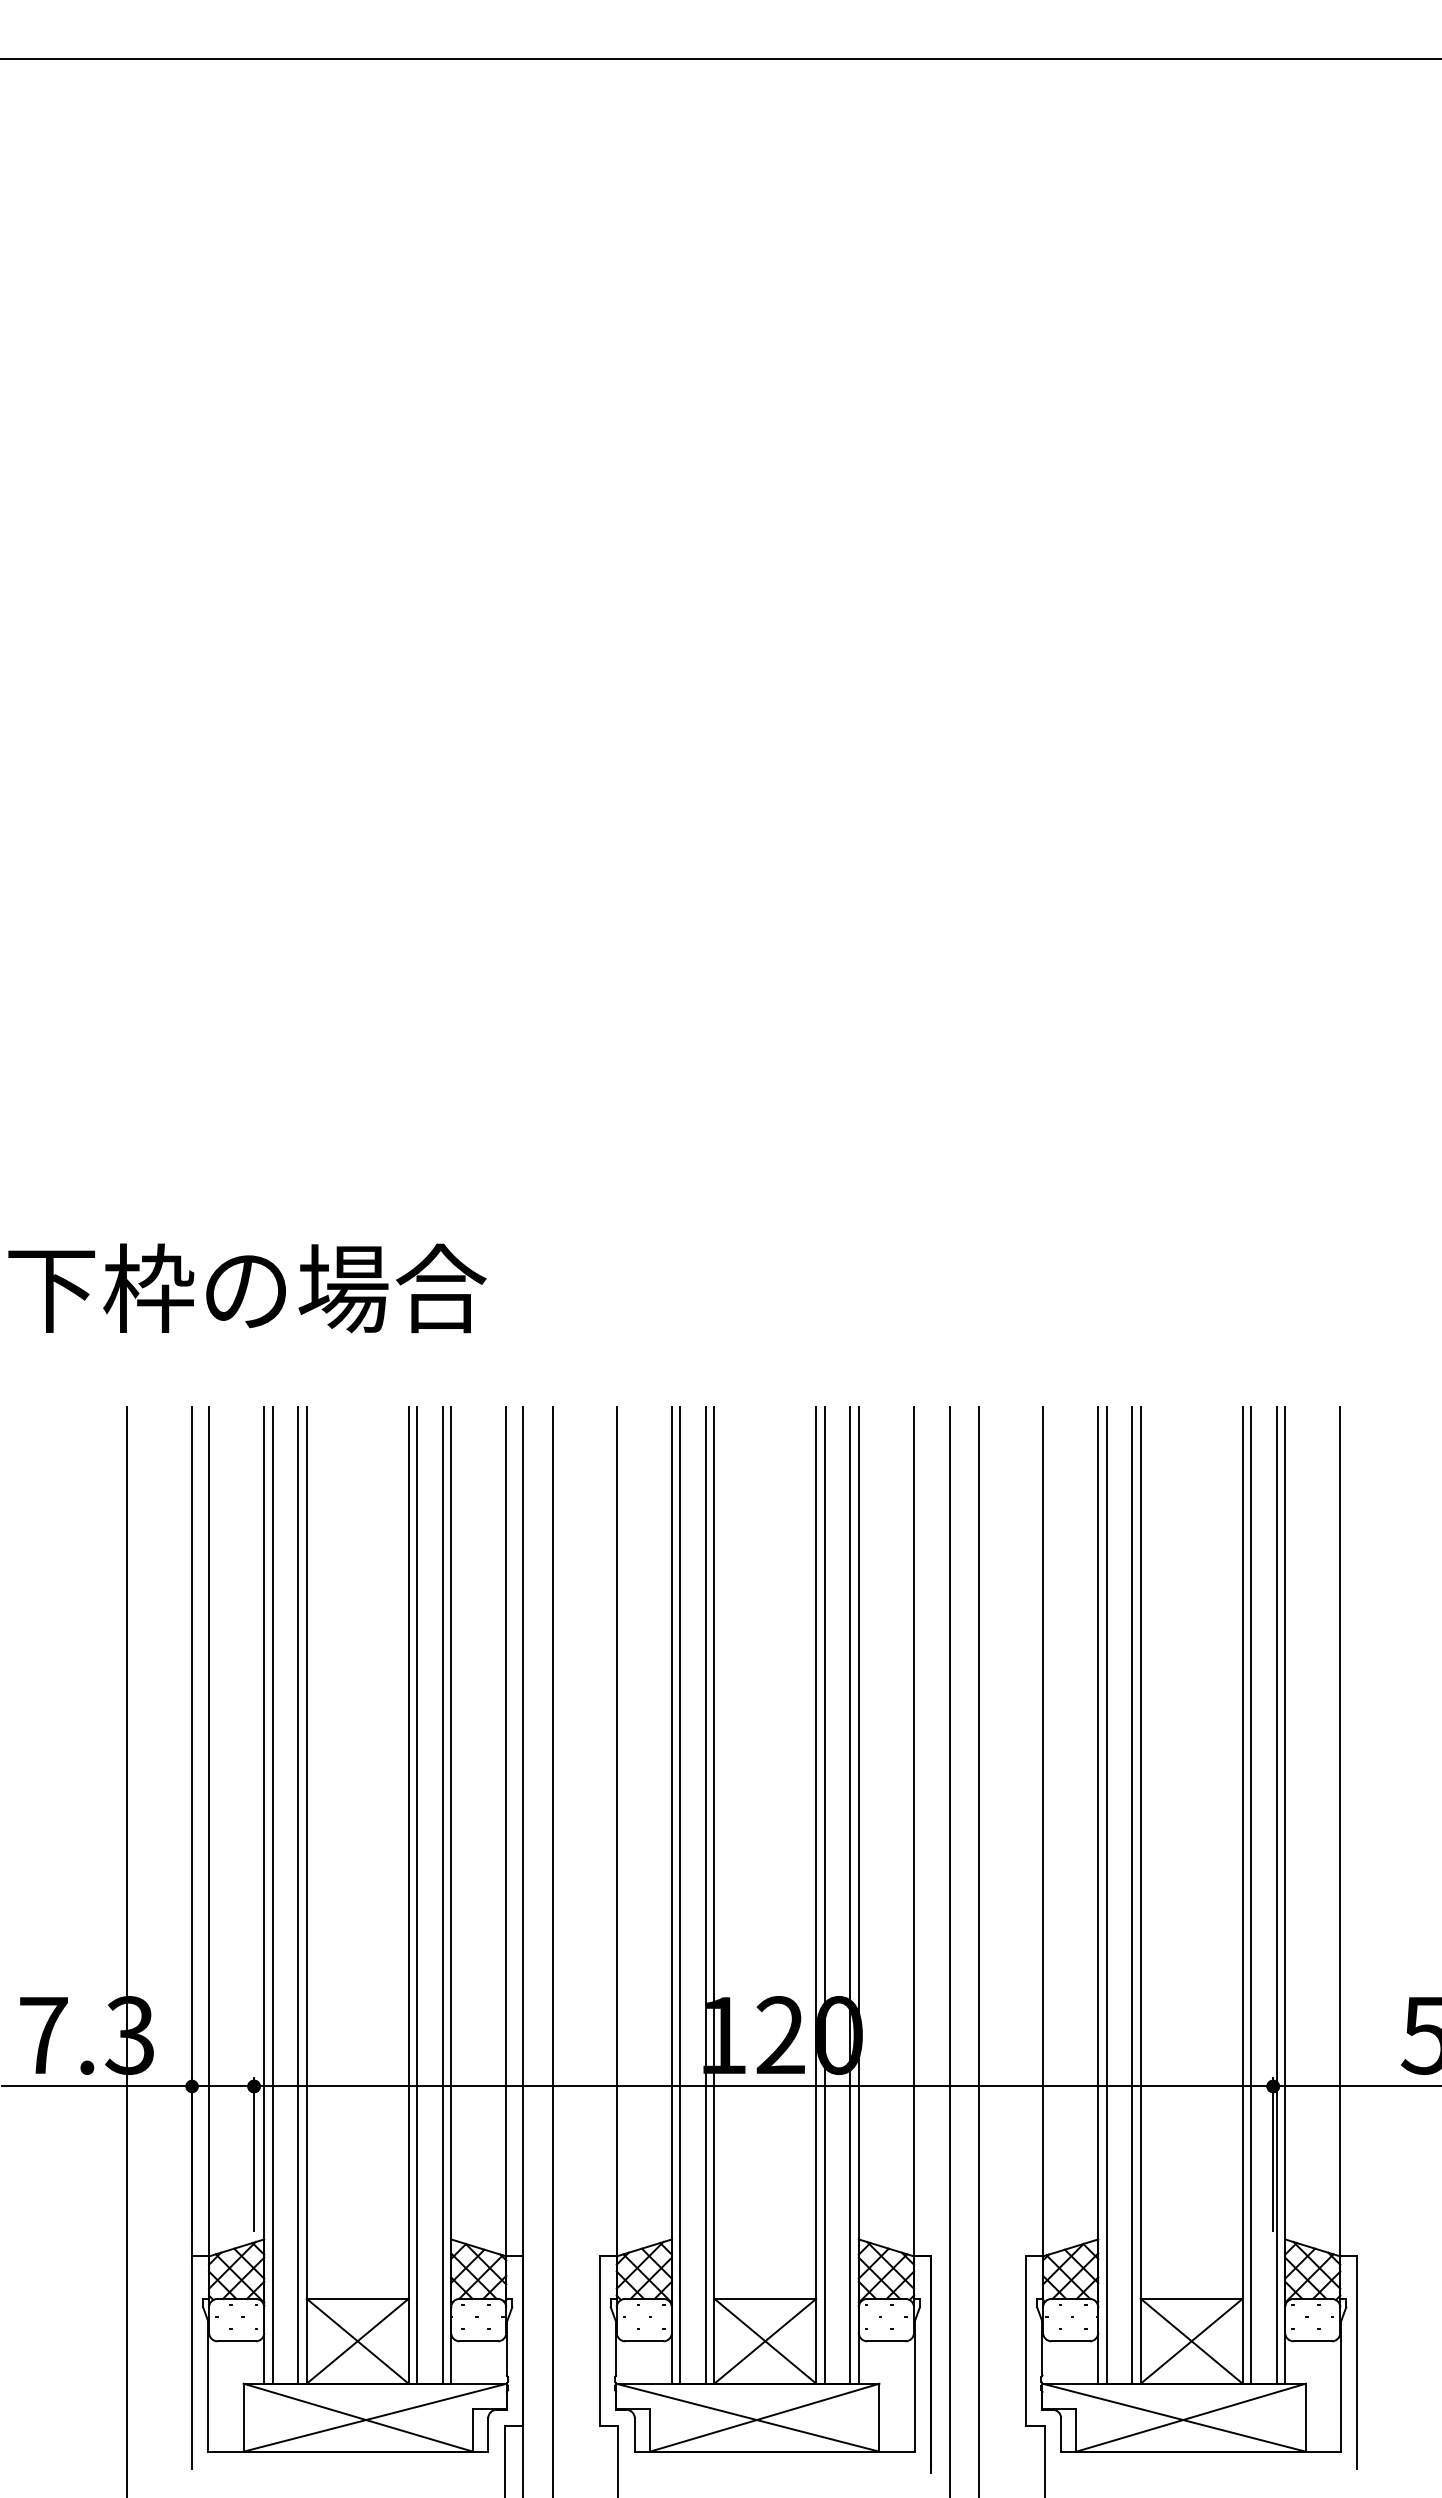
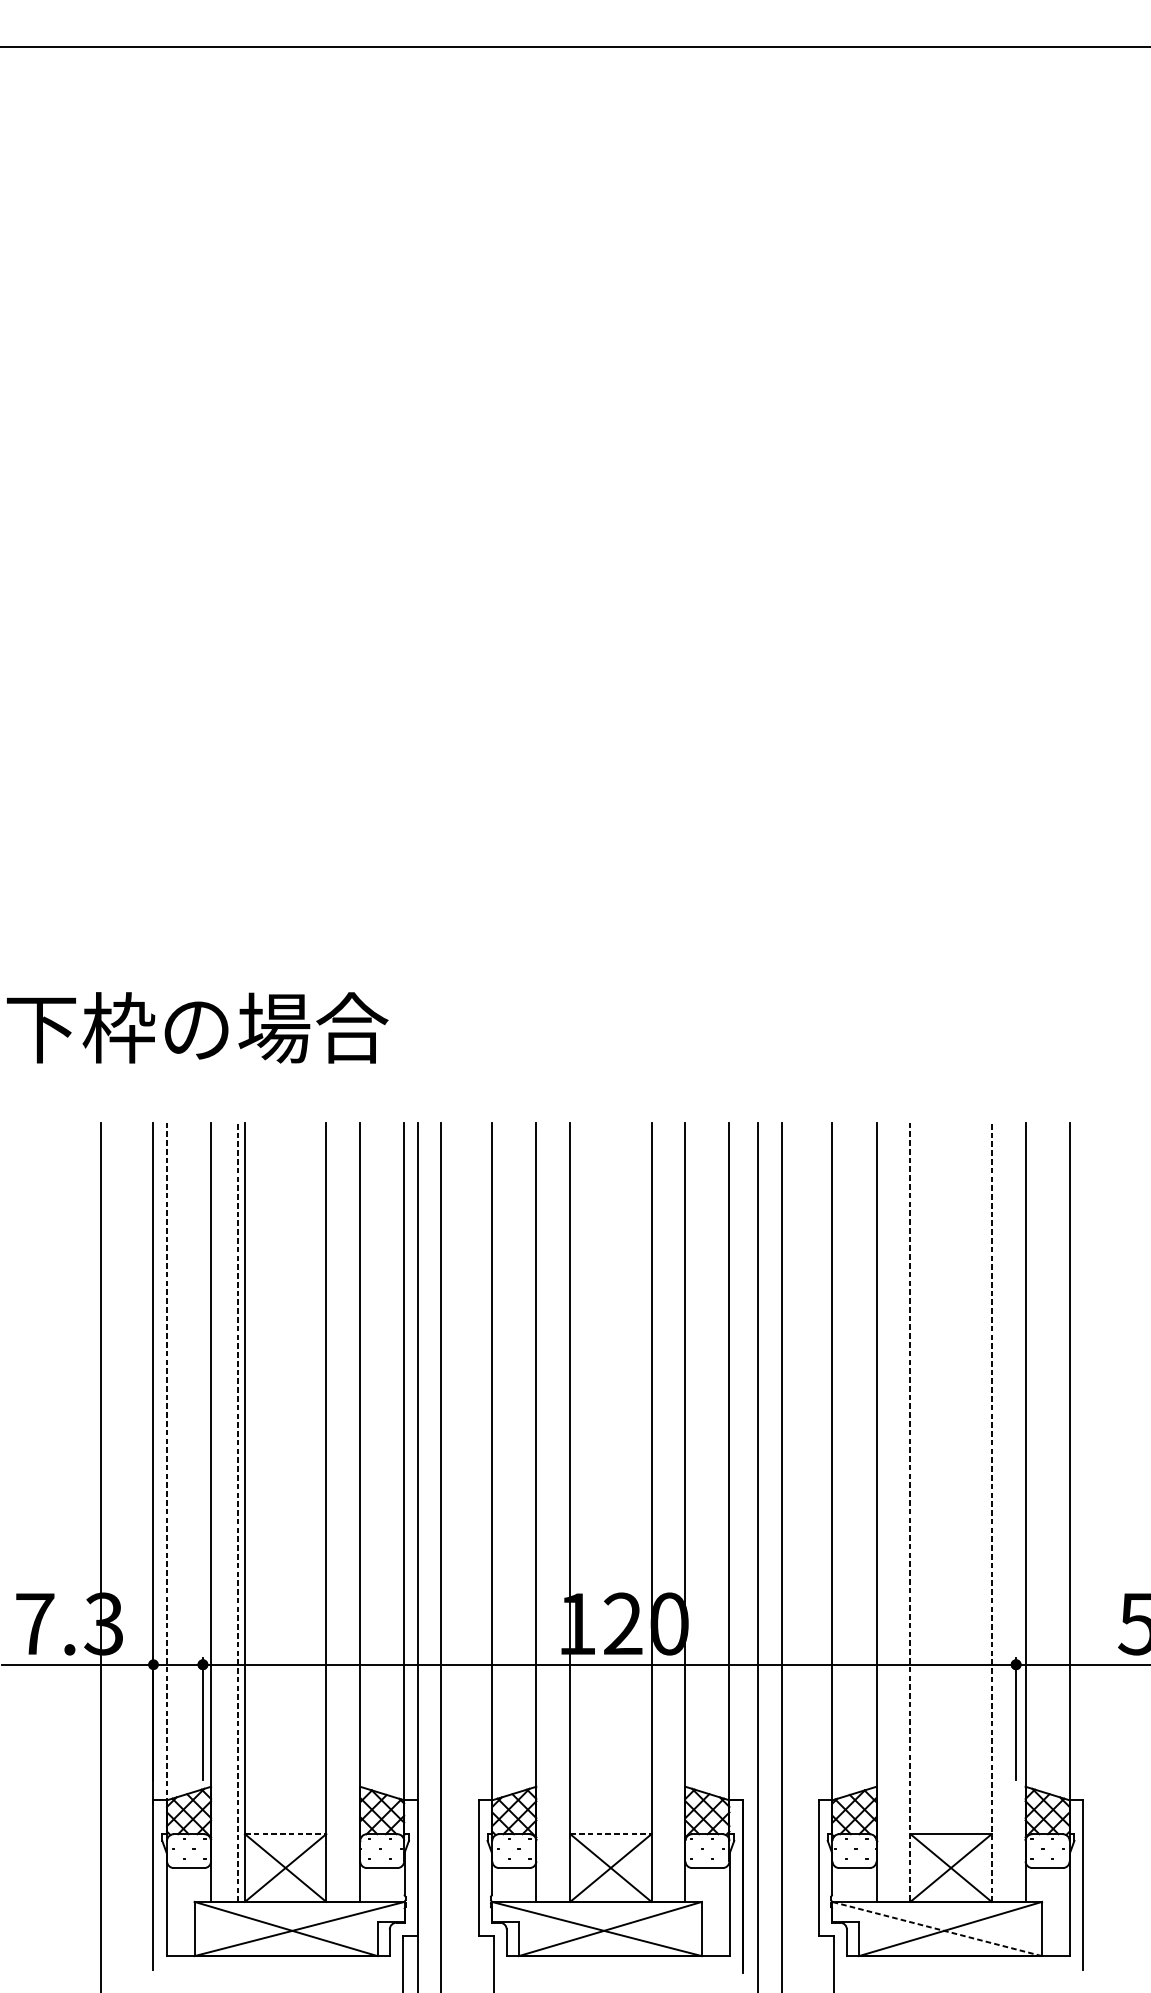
line: (209, 1833) -> (167, 1462), solid -> dashed
line: (298, 1894) -> (238, 1511), solid -> dashed
line: (1242, 1894) -> (991, 1511), solid -> dashed
line: (272, 1895) -> (217, 1512), removed
line: (417, 1895) -> (333, 1512), removed
line: (442, 1895) -> (353, 1512), removed
line: (680, 1895) -> (543, 1512), removed
line: (705, 1895) -> (563, 1512), removed
line: (824, 1895) -> (658, 1512), removed
line: (850, 1895) -> (678, 1512), removed
line: (1106, 1895) -> (883, 1512), removed
line: (1132, 1895) -> (903, 1512), removed
line: (1140, 1895) -> (910, 1512), solid -> dashed
line: (1251, 1895) -> (998, 1512), removed
line: (1276, 1895) -> (1018, 1512), removed
line: (357, 2298) -> (285, 1833), solid -> dashed
line: (765, 2298) -> (611, 1833), solid -> dashed
line: (1174, 2417) -> (937, 1928), solid -> dashed

